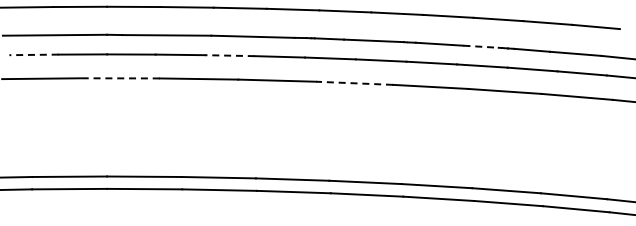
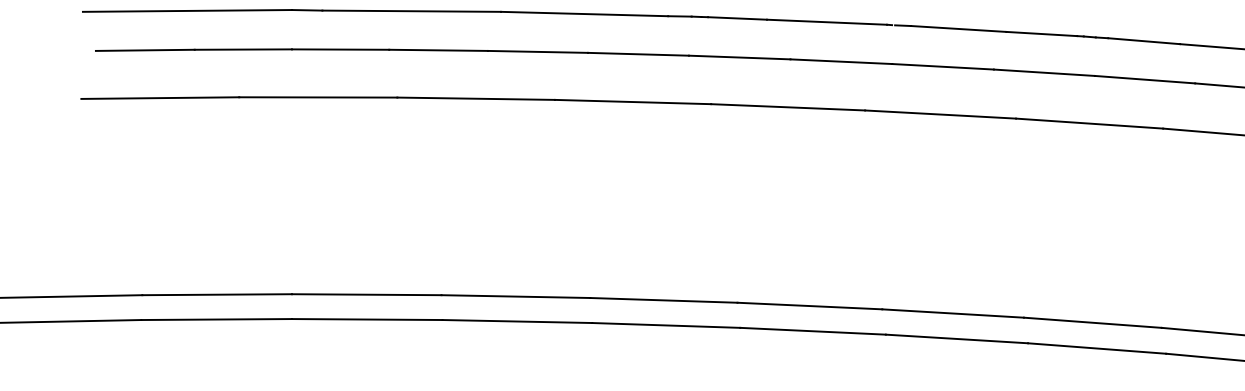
line: (481, 46) -> (1042, 33), dashed -> solid
line: (34, 54) -> (146, 49), dashed -> solid
line: (229, 55) -> (537, 51), dashed -> solid
line: (119, 78) -> (316, 97), dashed -> solid
line: (354, 83) -> (787, 107), dashed -> solid

